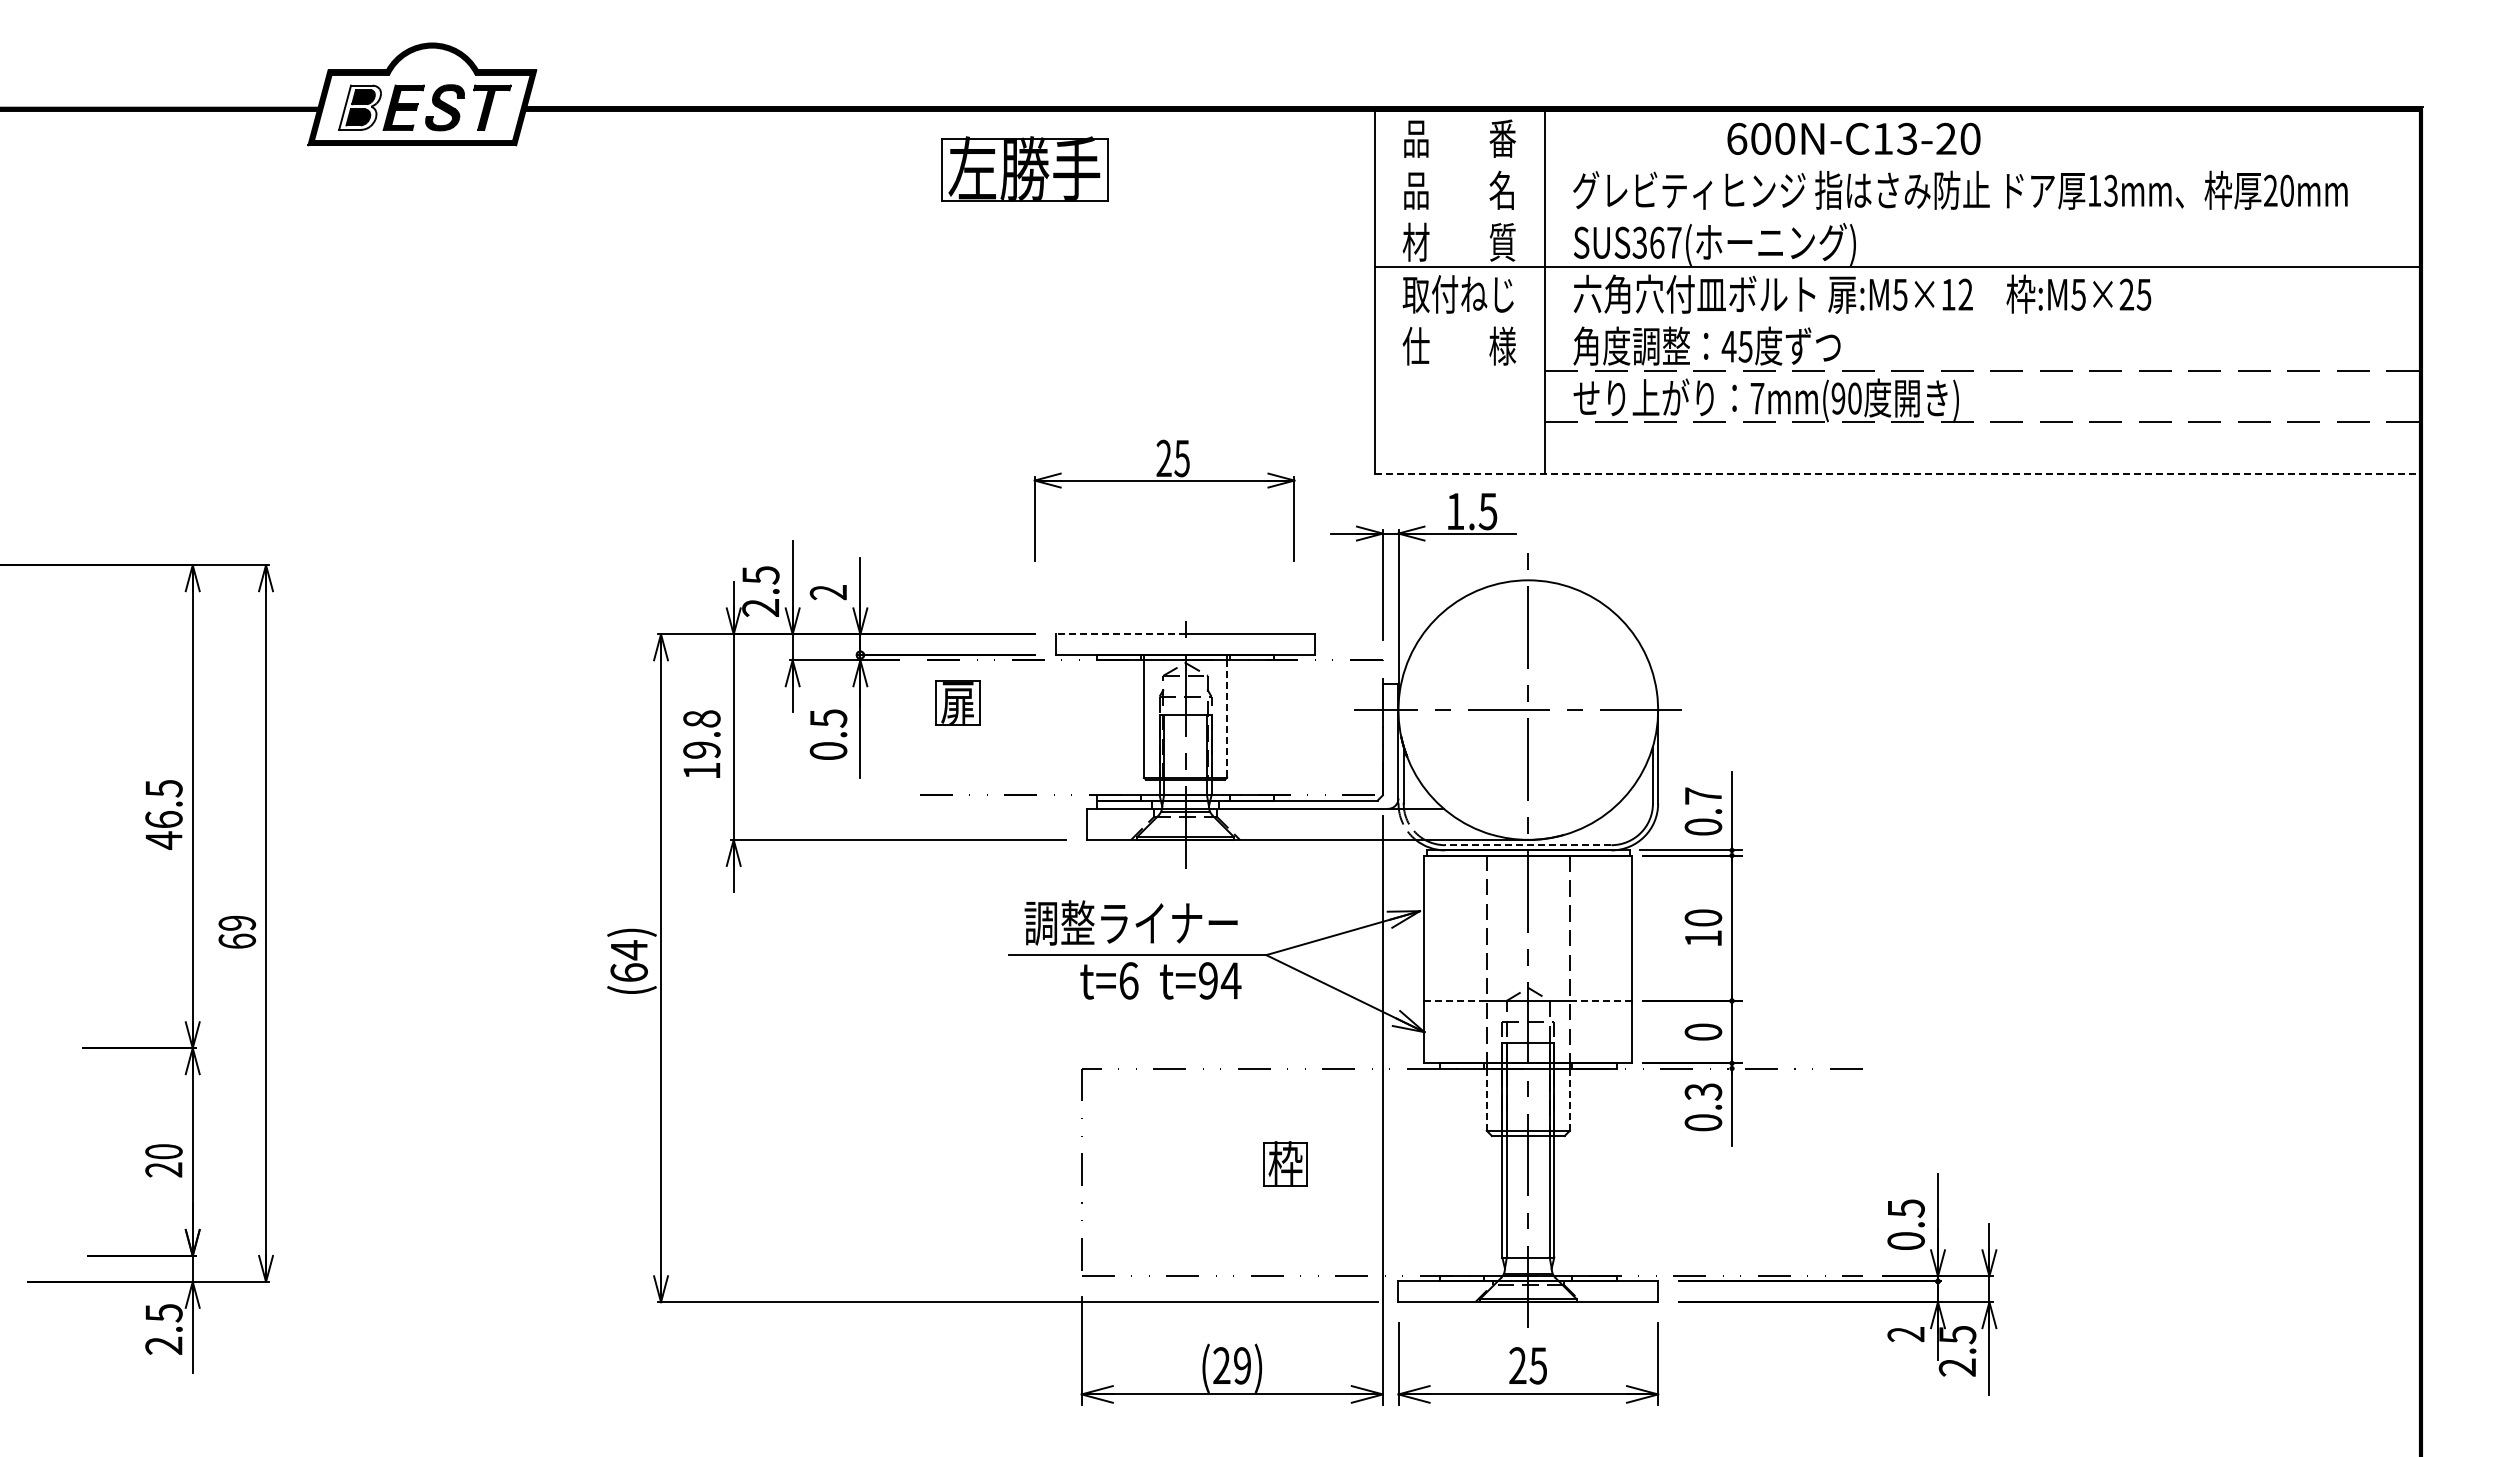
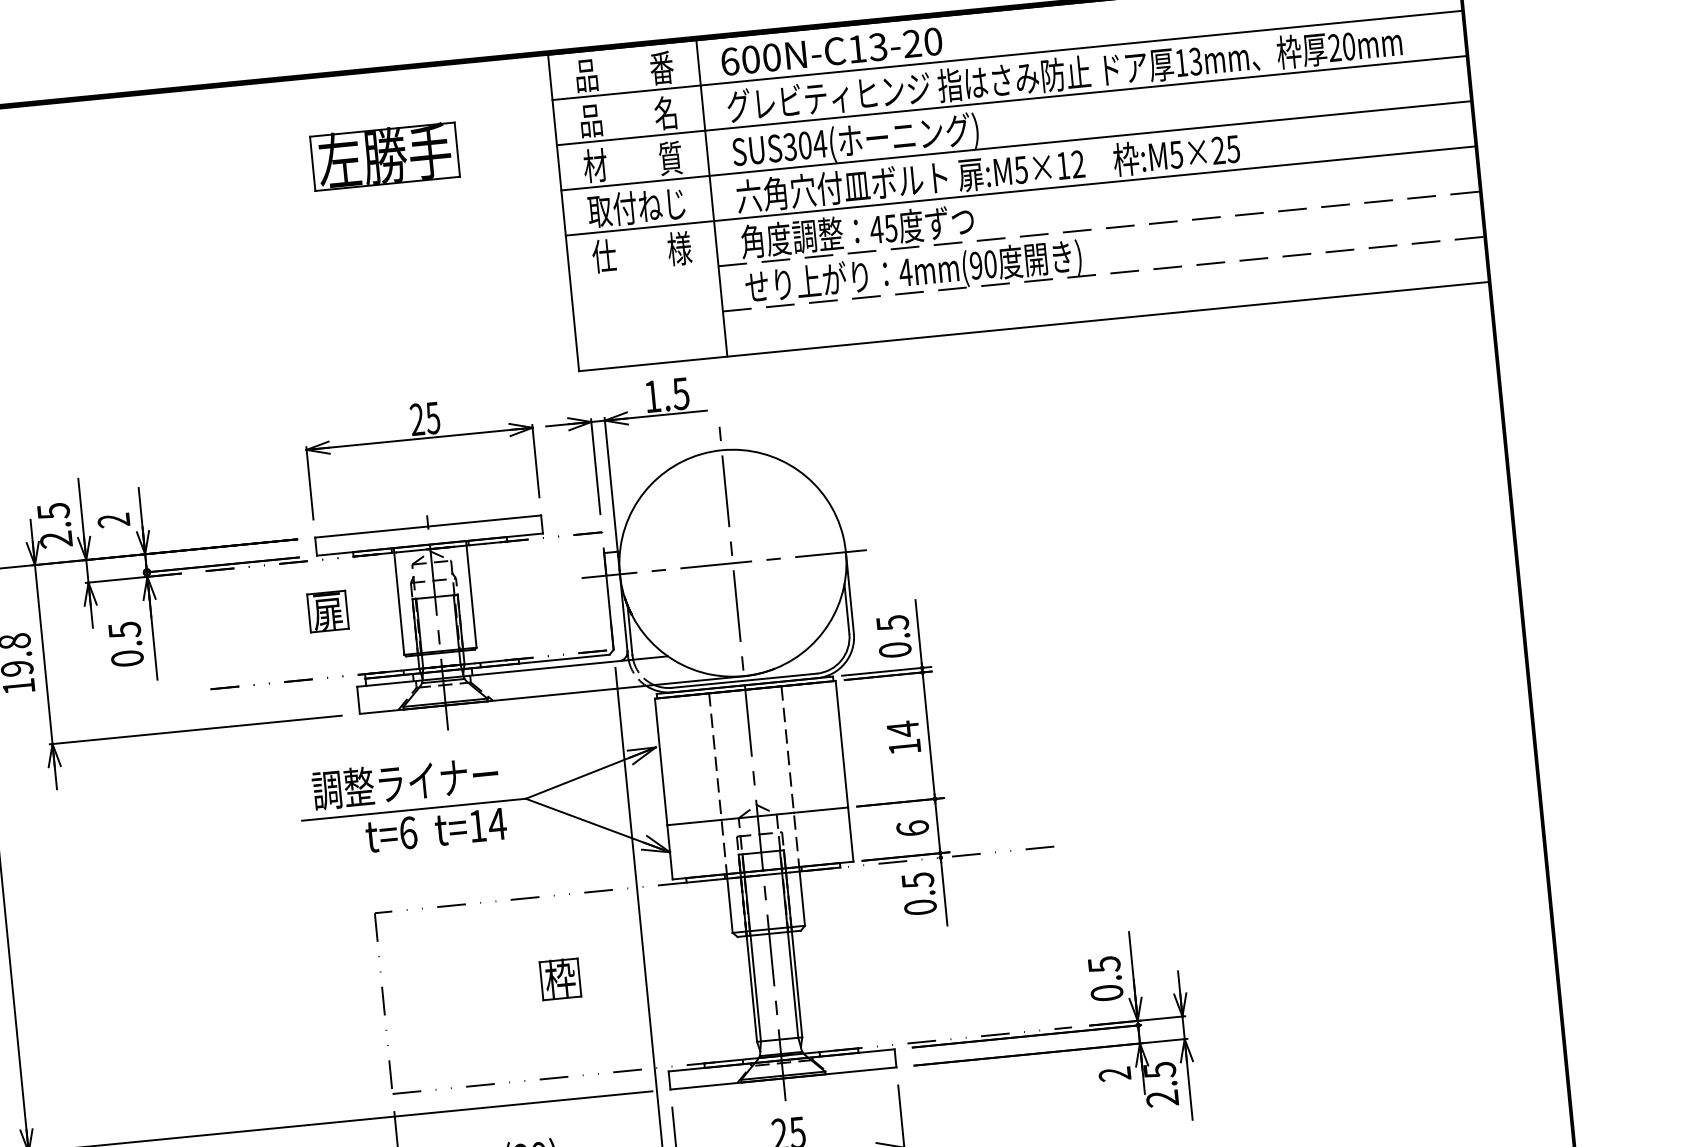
text: (1853, 138) -> (831, 51), moved
line: (1896, 162) -> (1006, 55), added
part: (1024, 168) -> (384, 155), moved
line: (1896, 214) -> (1011, 100), added
text: (1666, 242) -> (813, 144), SUS367( -> SUS304(
line: (1896, 318) -> (1019, 191), added
text: (1757, 398) -> (905, 272), 7mm(90 -> 4mm(90
line: (1897, 474) -> (1034, 326), dashed -> solid
part: (1164, 481) -> (419, 439), moved
line: (1120, 634) -> (371, 532), dashed -> solid
part: (957, 702) -> (327, 611), moved
line: (1227, 719) -> (471, 597), dashed -> solid
text: (1703, 796) -> (892, 623), 0.7 -> 0.5
line: (1527, 845) -> (743, 681), dashed -> solid
text: (1703, 917) -> (903, 728), 10 -> 14
text: (1208, 980) -> (477, 825), t=94 -> t=14
line: (1456, 1000) -> (695, 822), dashed -> solid
line: (1601, 1000) -> (821, 809), dashed -> solid
text: (1703, 1031) -> (912, 827), 0 -> 6
text: (1702, 1091) -> (917, 880), 0.3 -> 0.5
line: (1486, 1099) -> (729, 905), dashed -> solid
line: (1569, 1100) -> (802, 899), dashed -> solid

